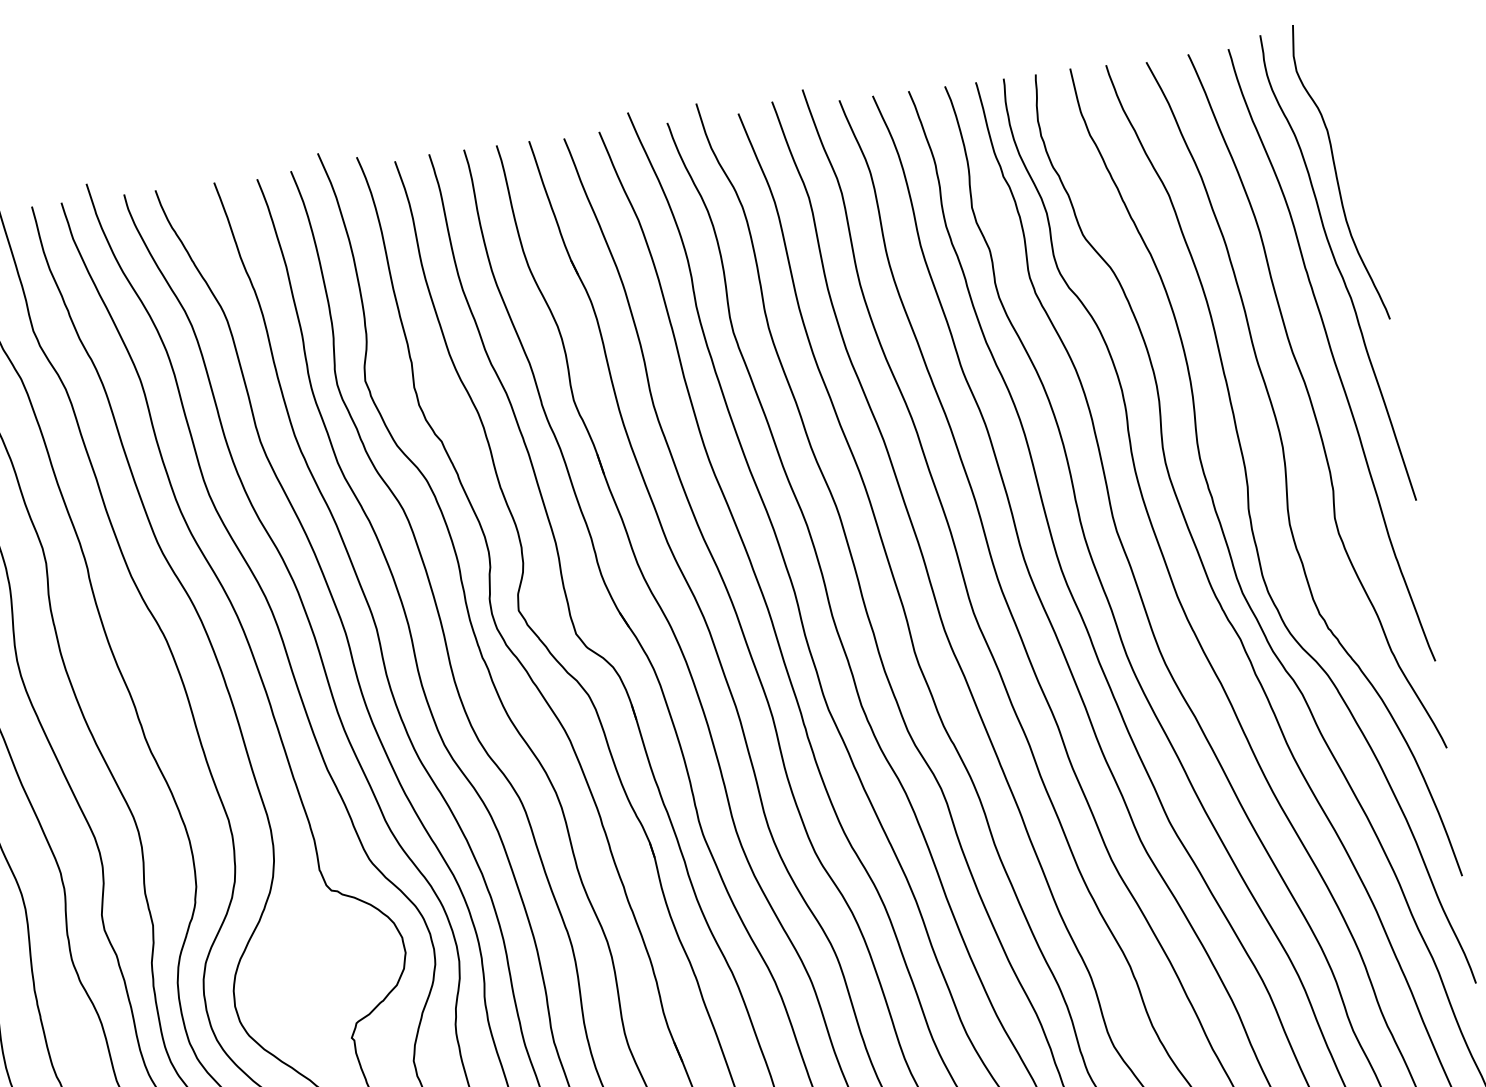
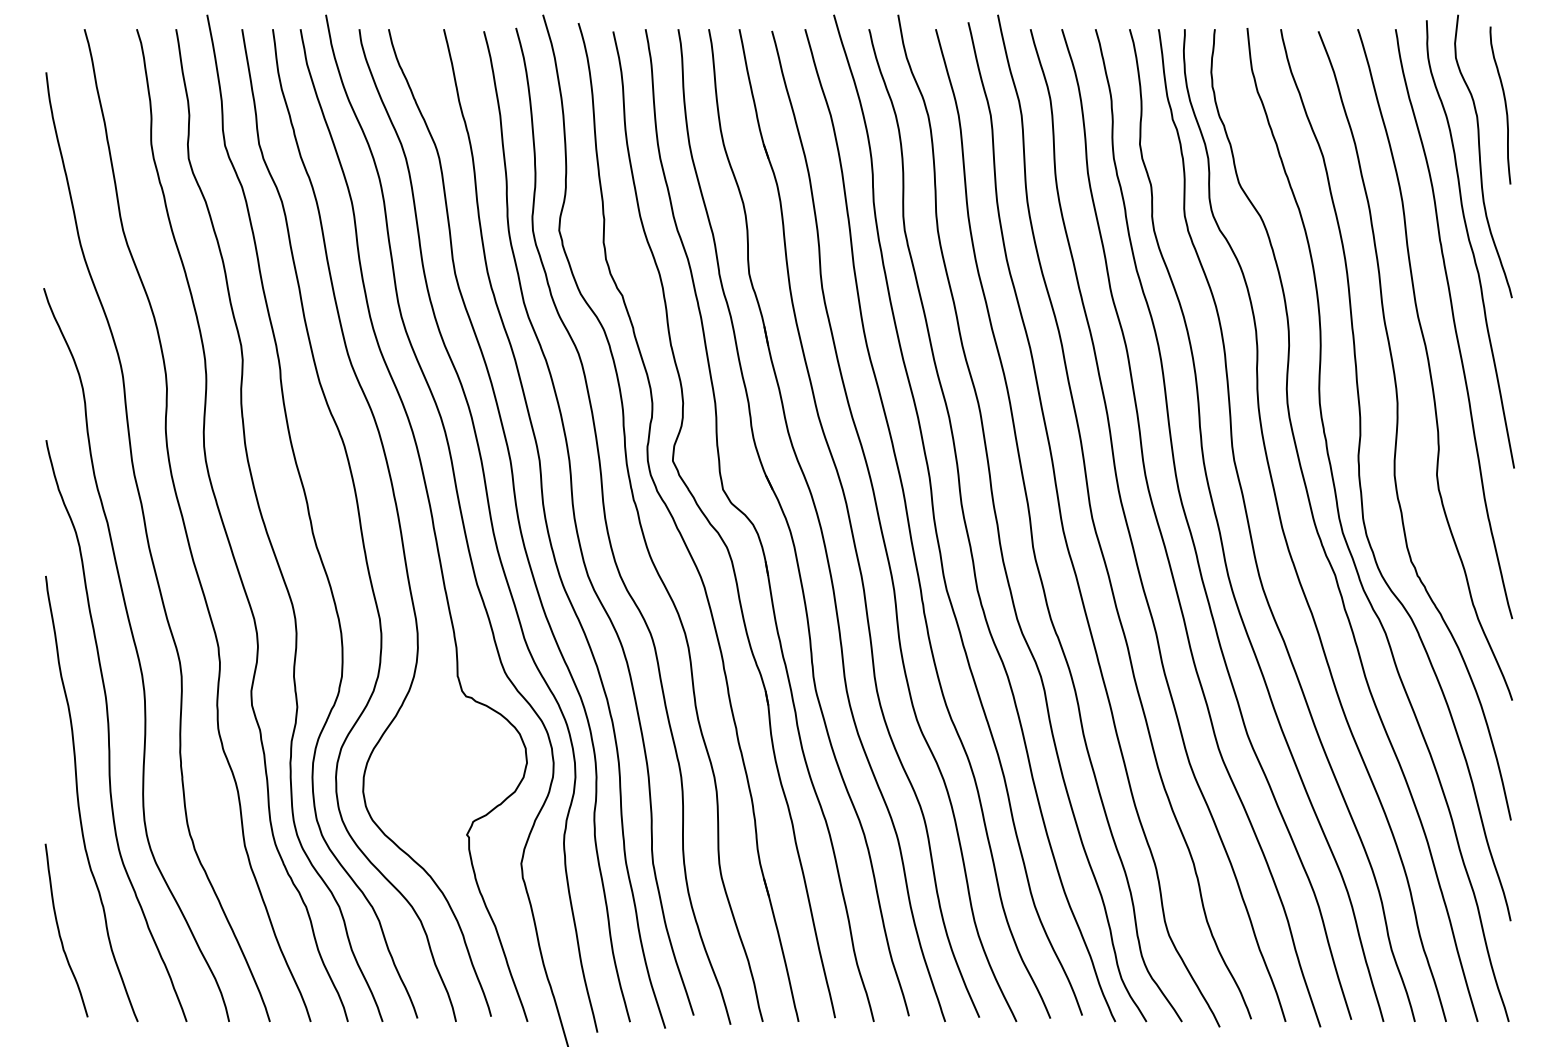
curve: (1354, 114) -> (1504, 104), added

